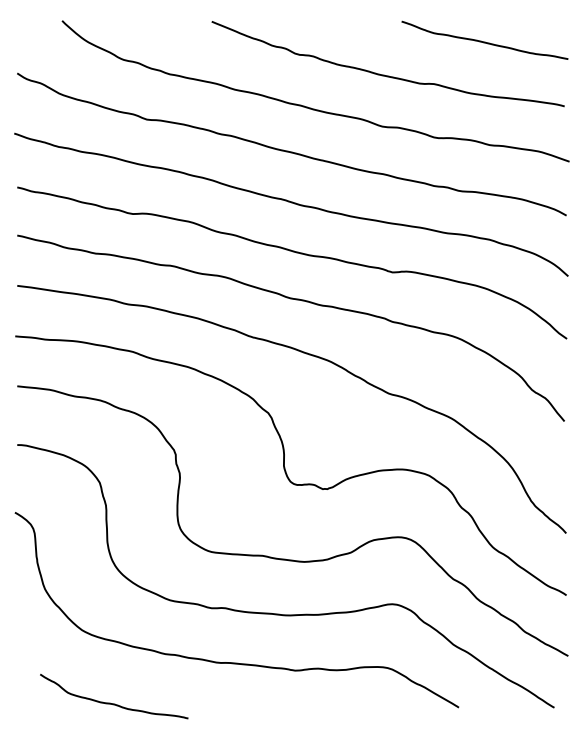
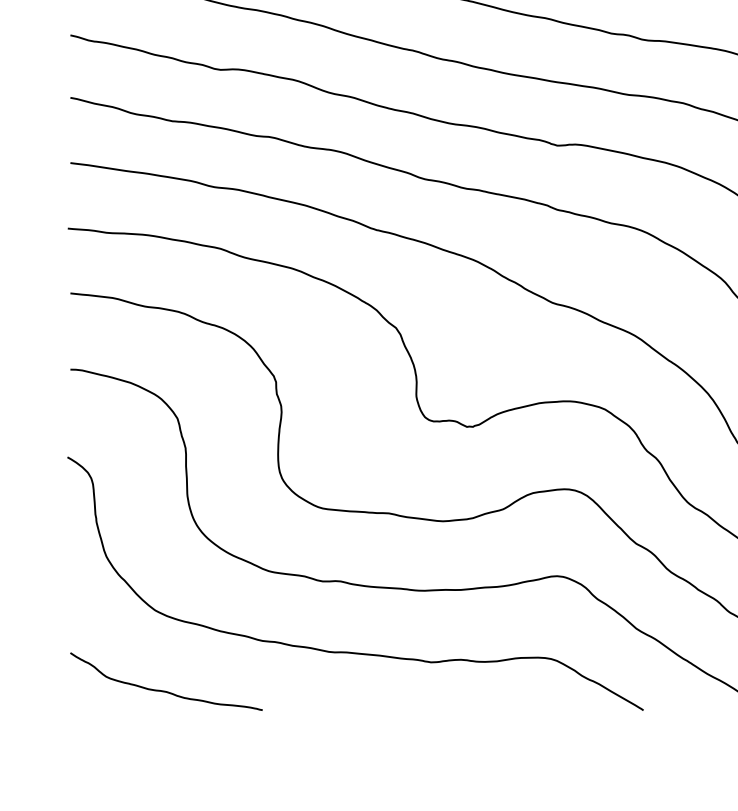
curve: (114, 703) -> (166, 690), moved

